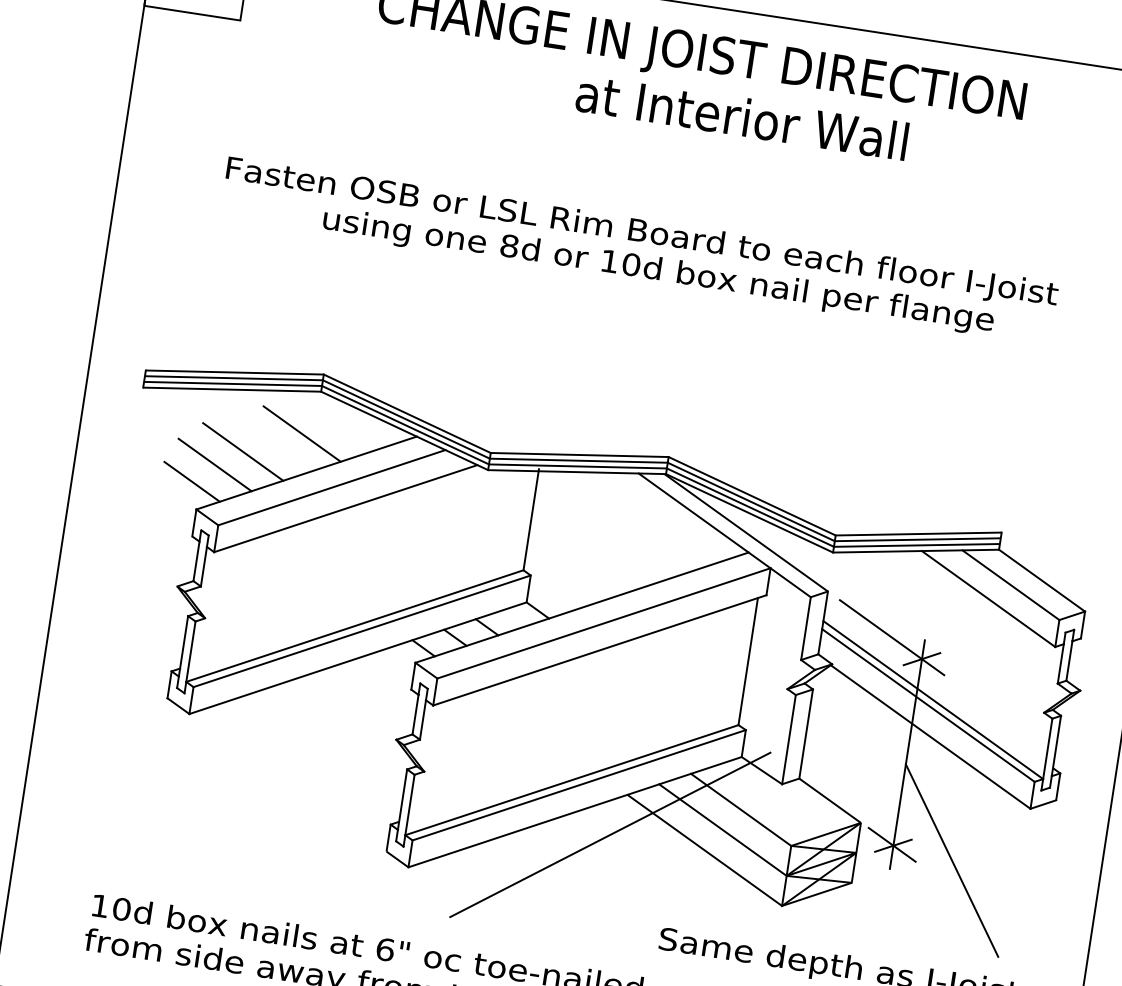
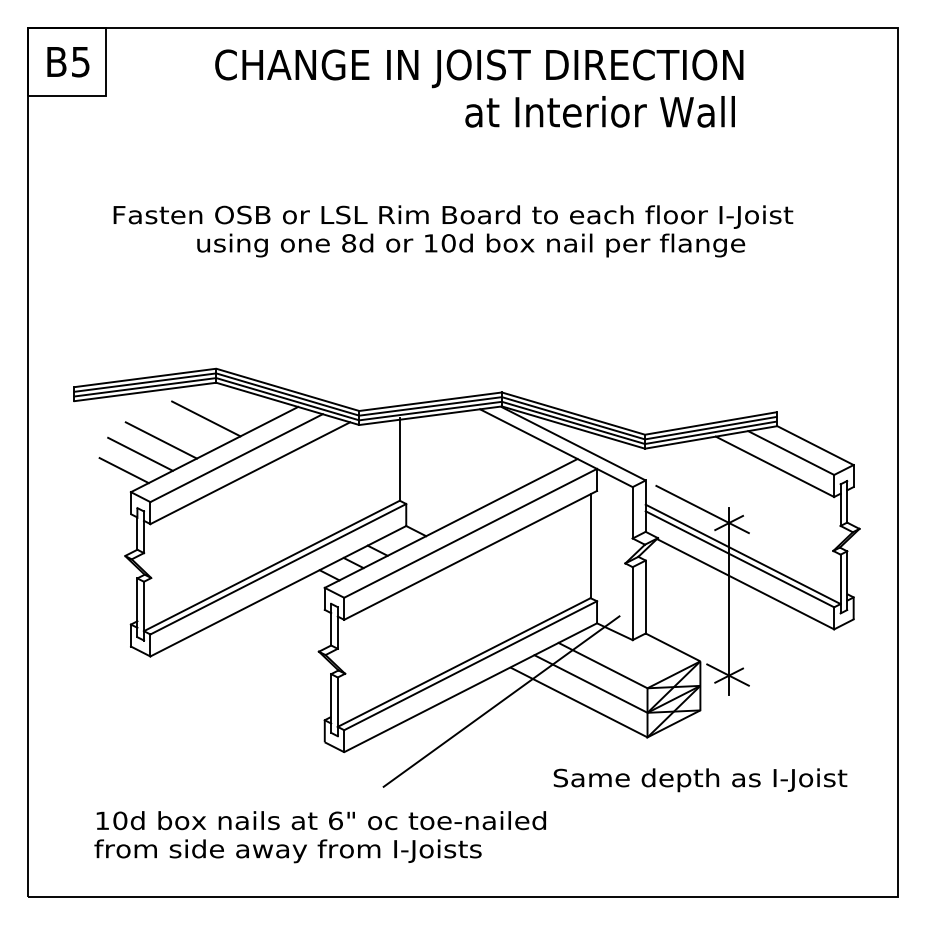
text: (741, 116) -> (599, 111), moved
line: (951, 860) -> (777, 680), removed

